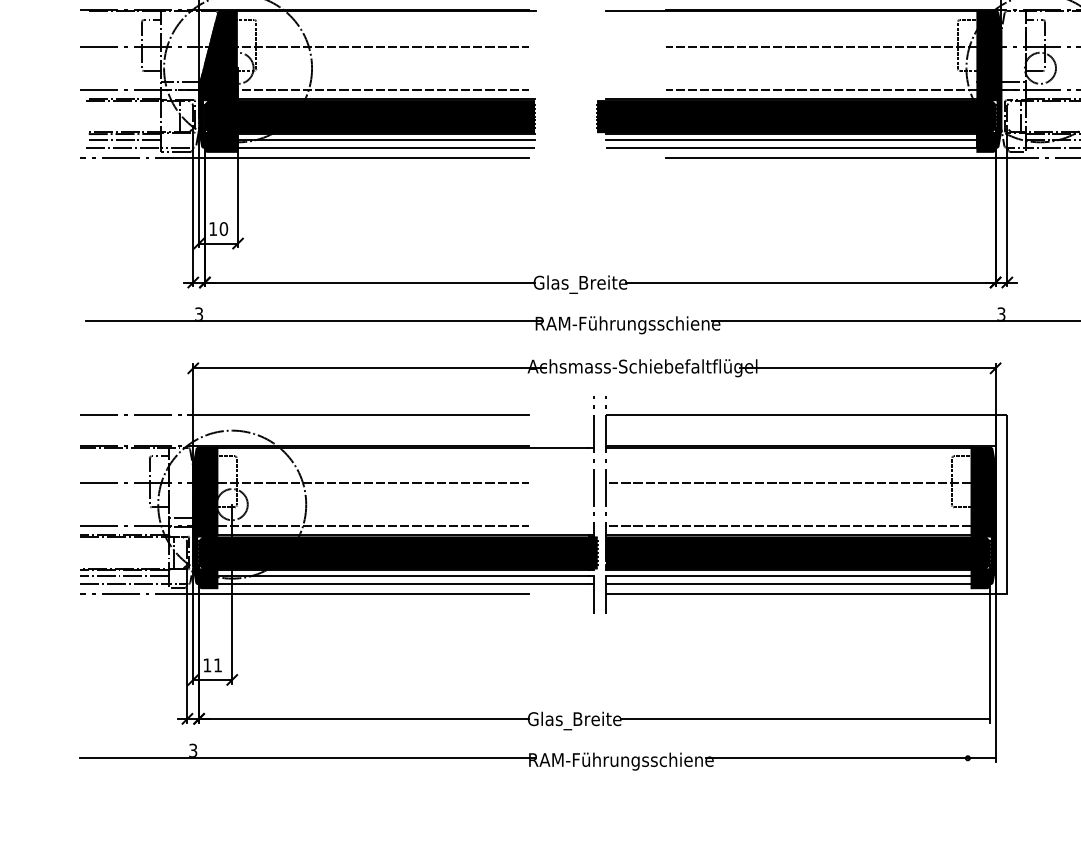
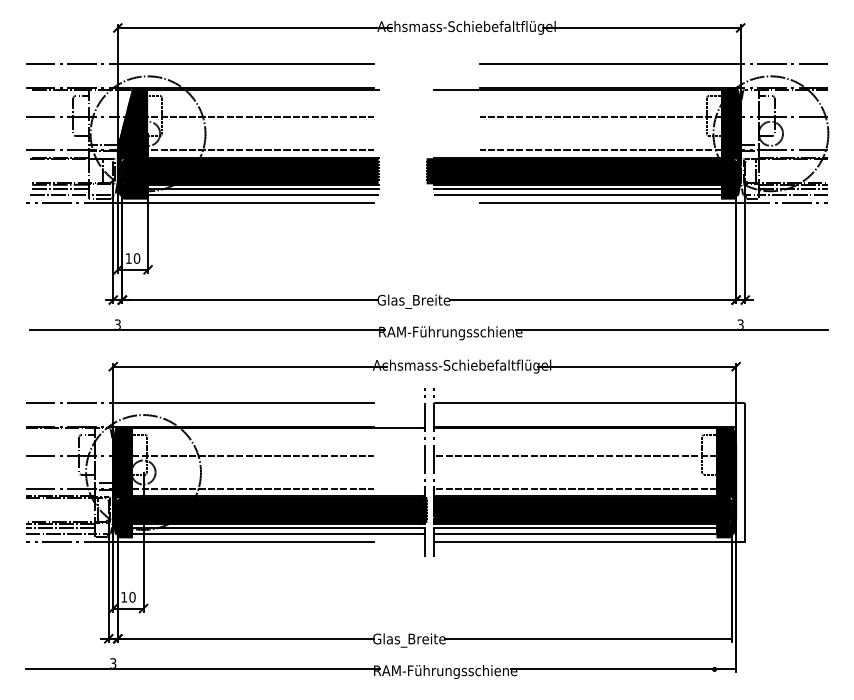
text: (218, 664) -> (132, 596), 11 -> 10

